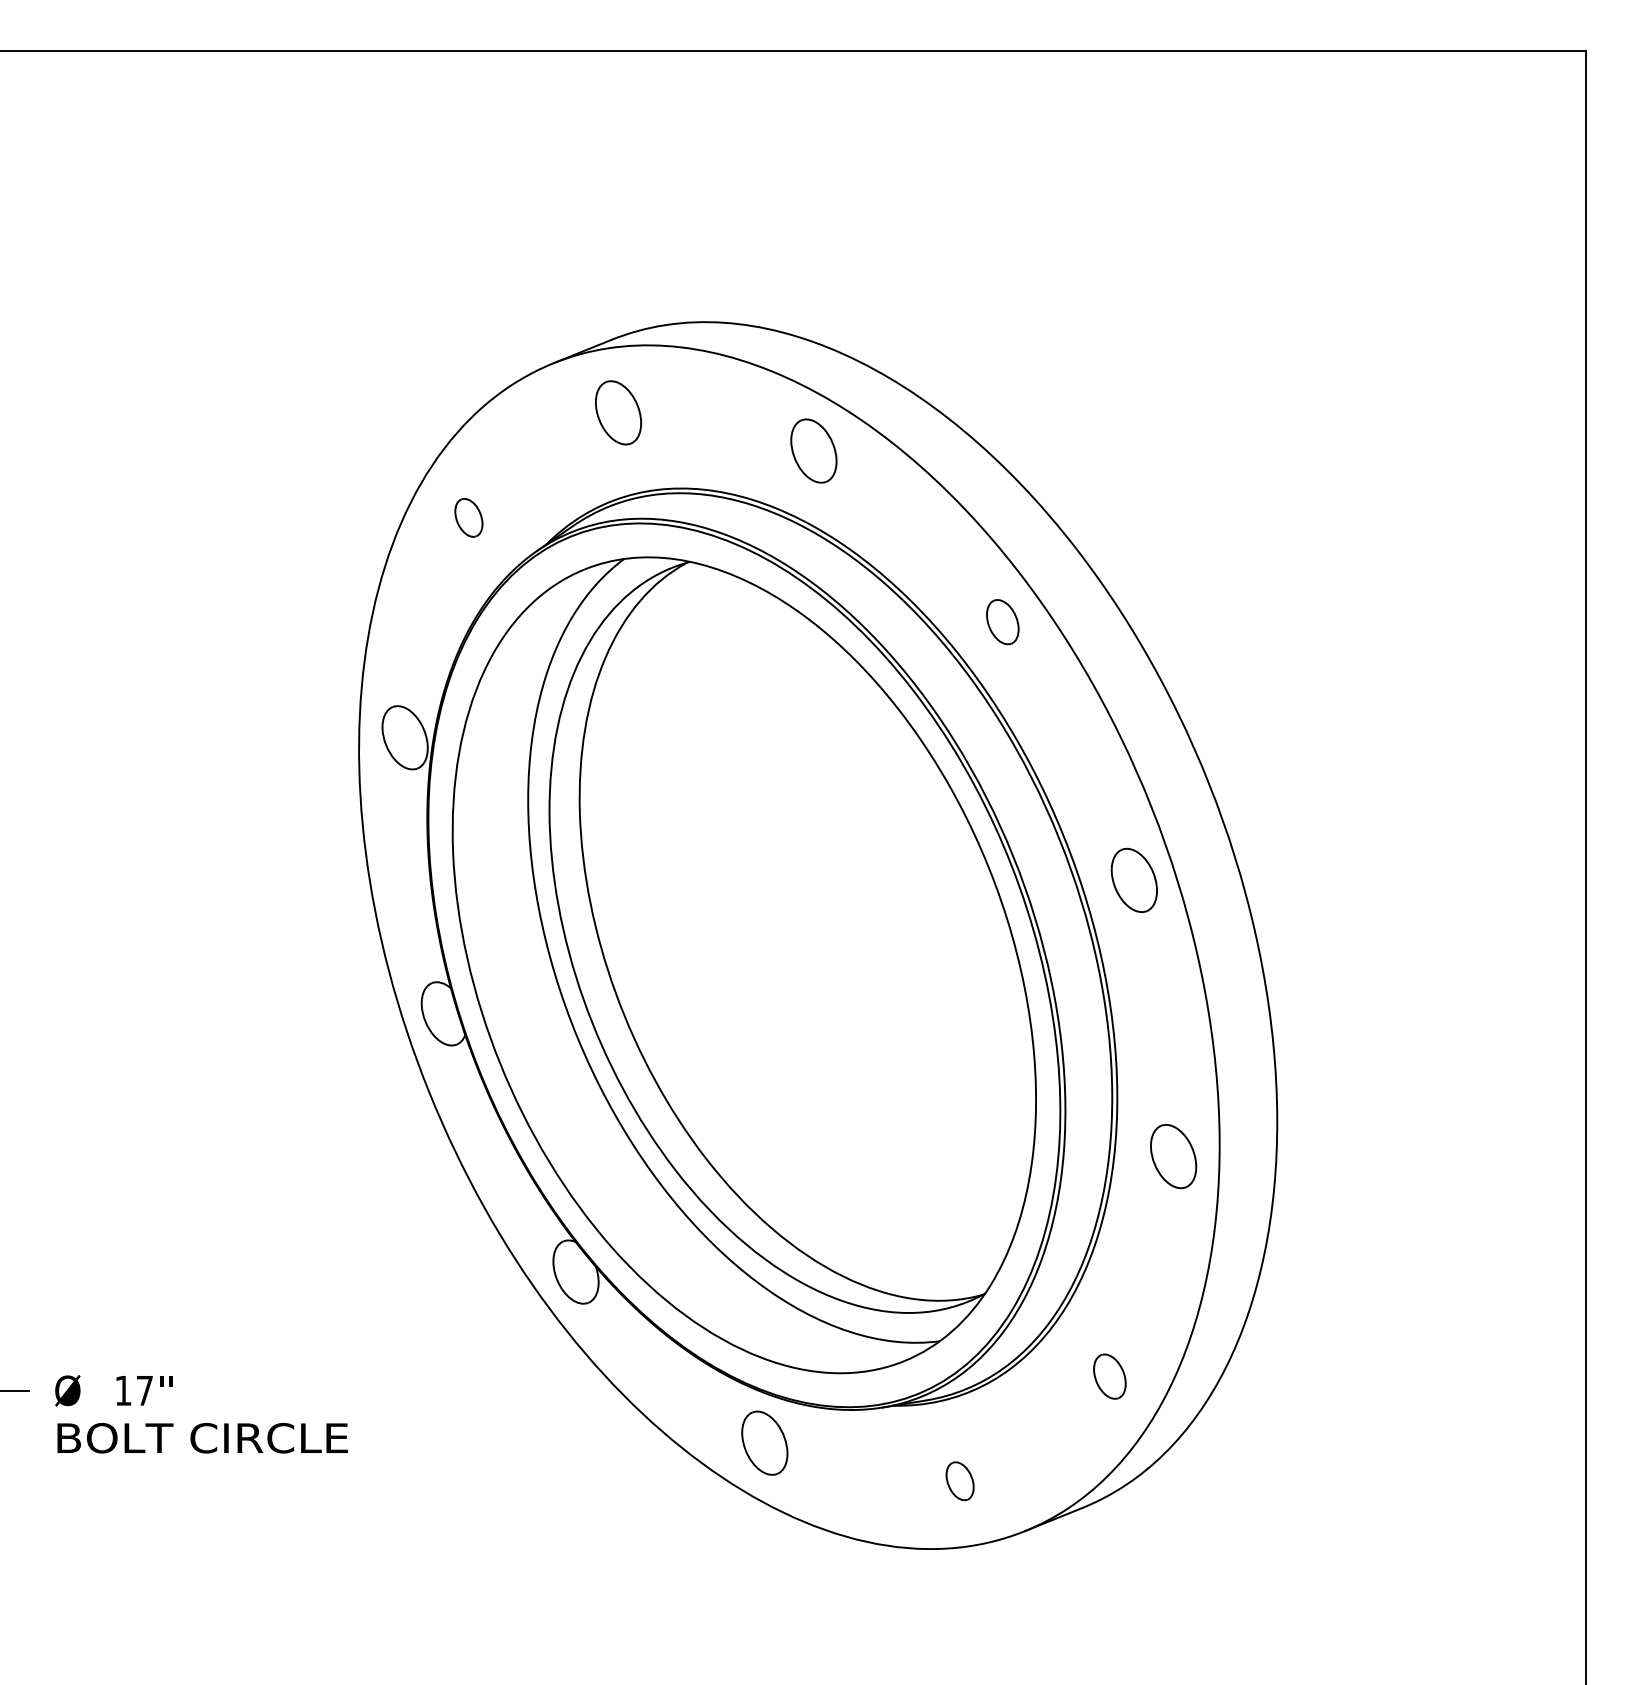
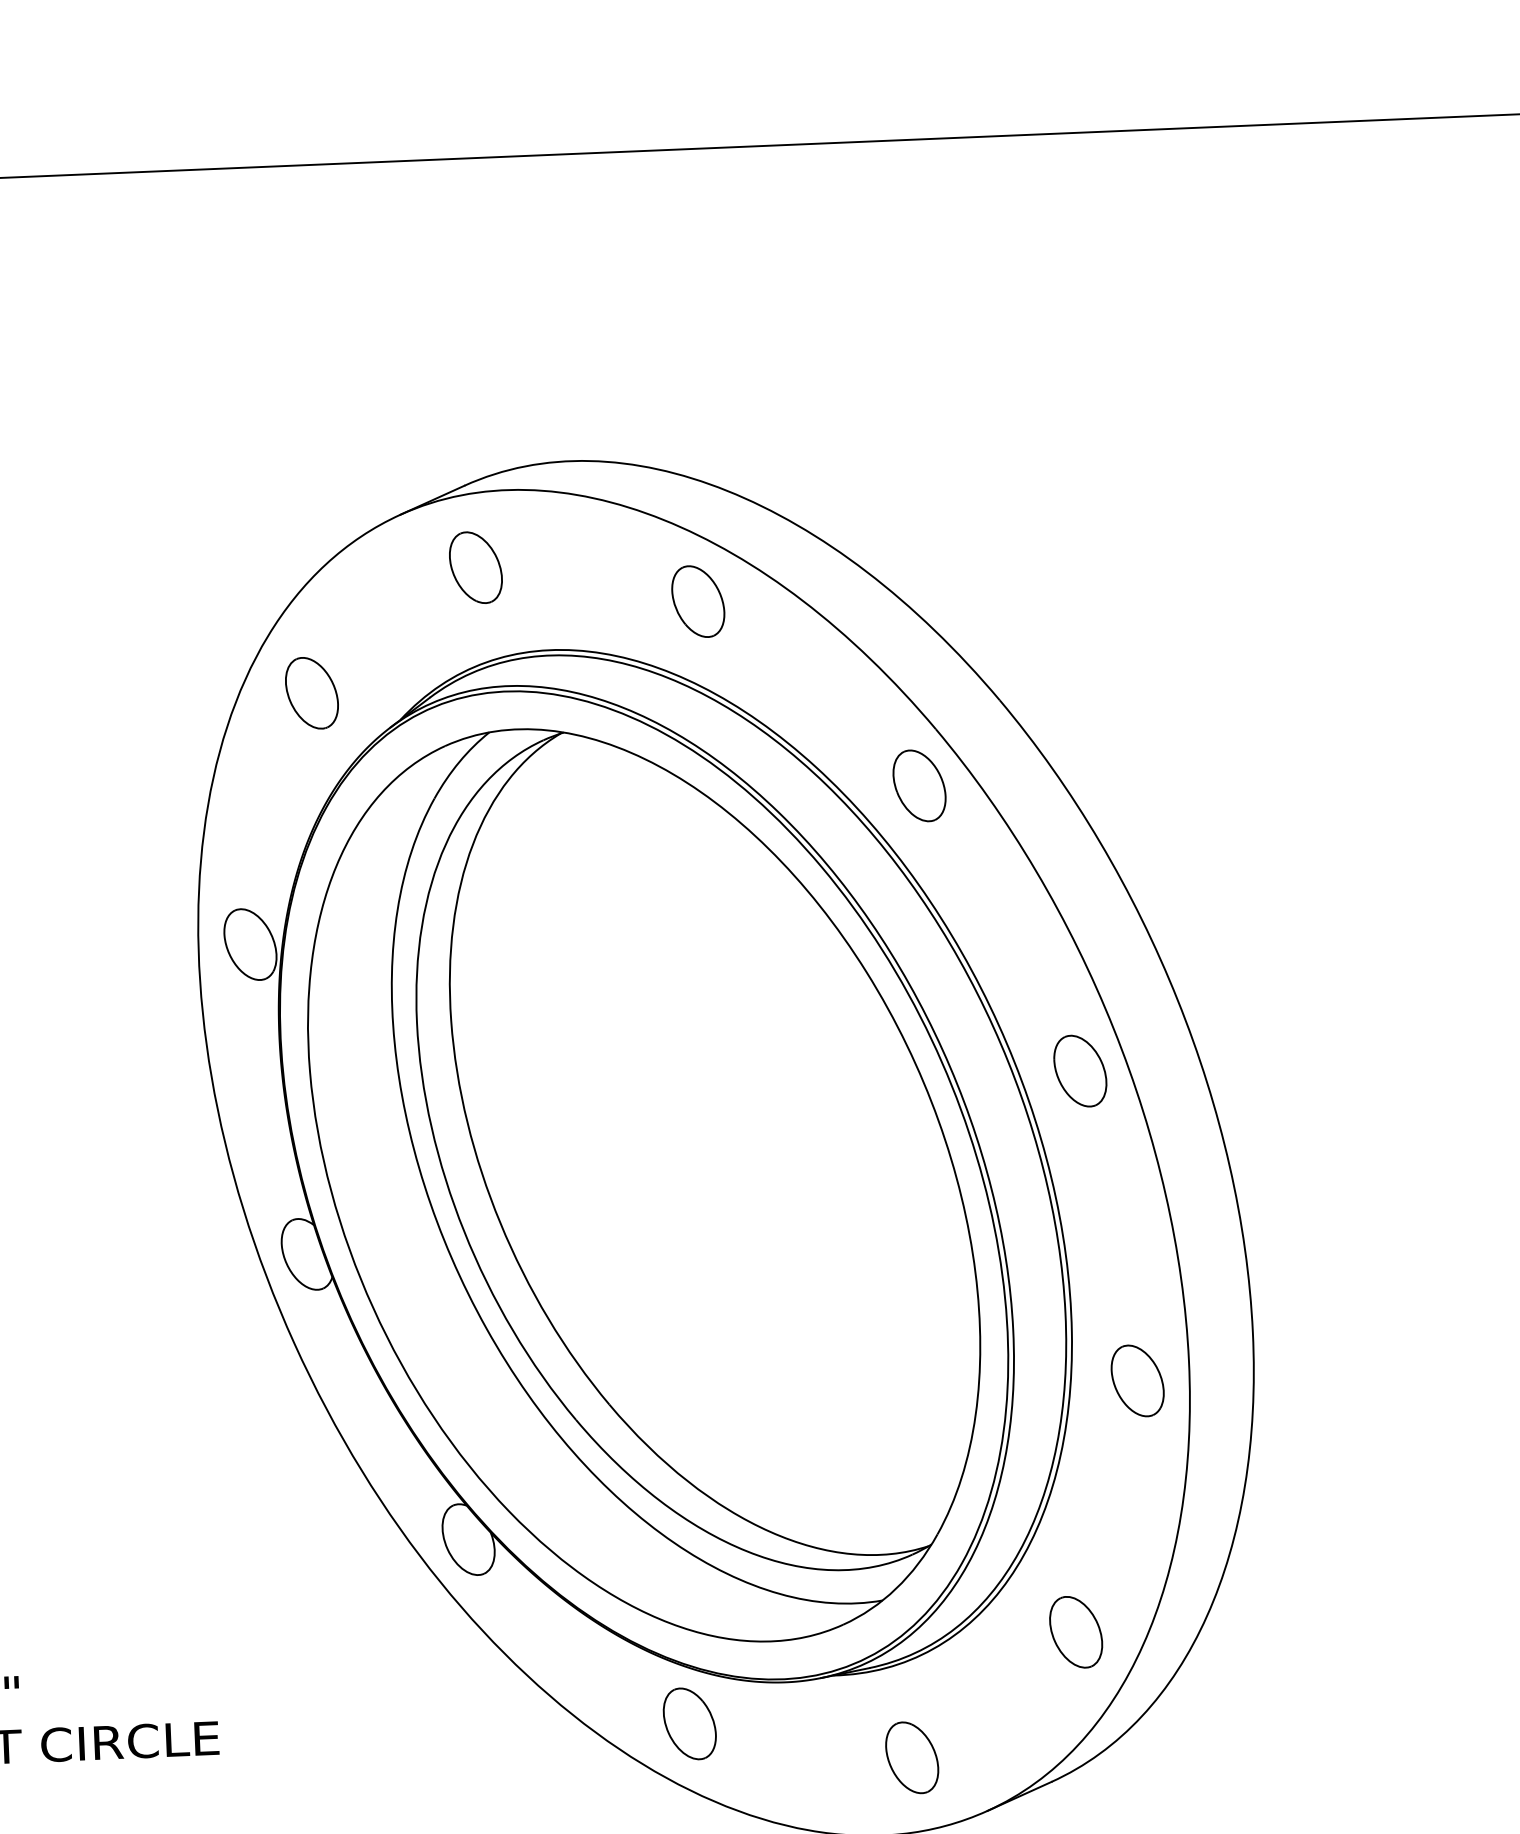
part: (468, 517) -> (311, 692), size x1.67
part: (1002, 621) -> (919, 785), size x1.43
part: (1109, 1376) -> (1075, 1632), size x1.43
part: (959, 1480) -> (911, 1756), size x1.67

